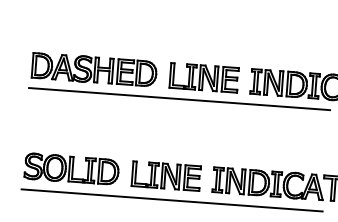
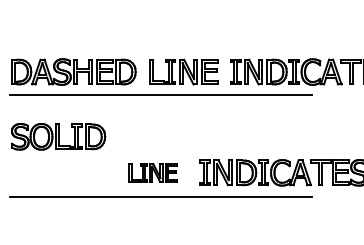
part: (71, 168) -> (58, 136), moved
part: (165, 175) -> (152, 172), size x0.7

